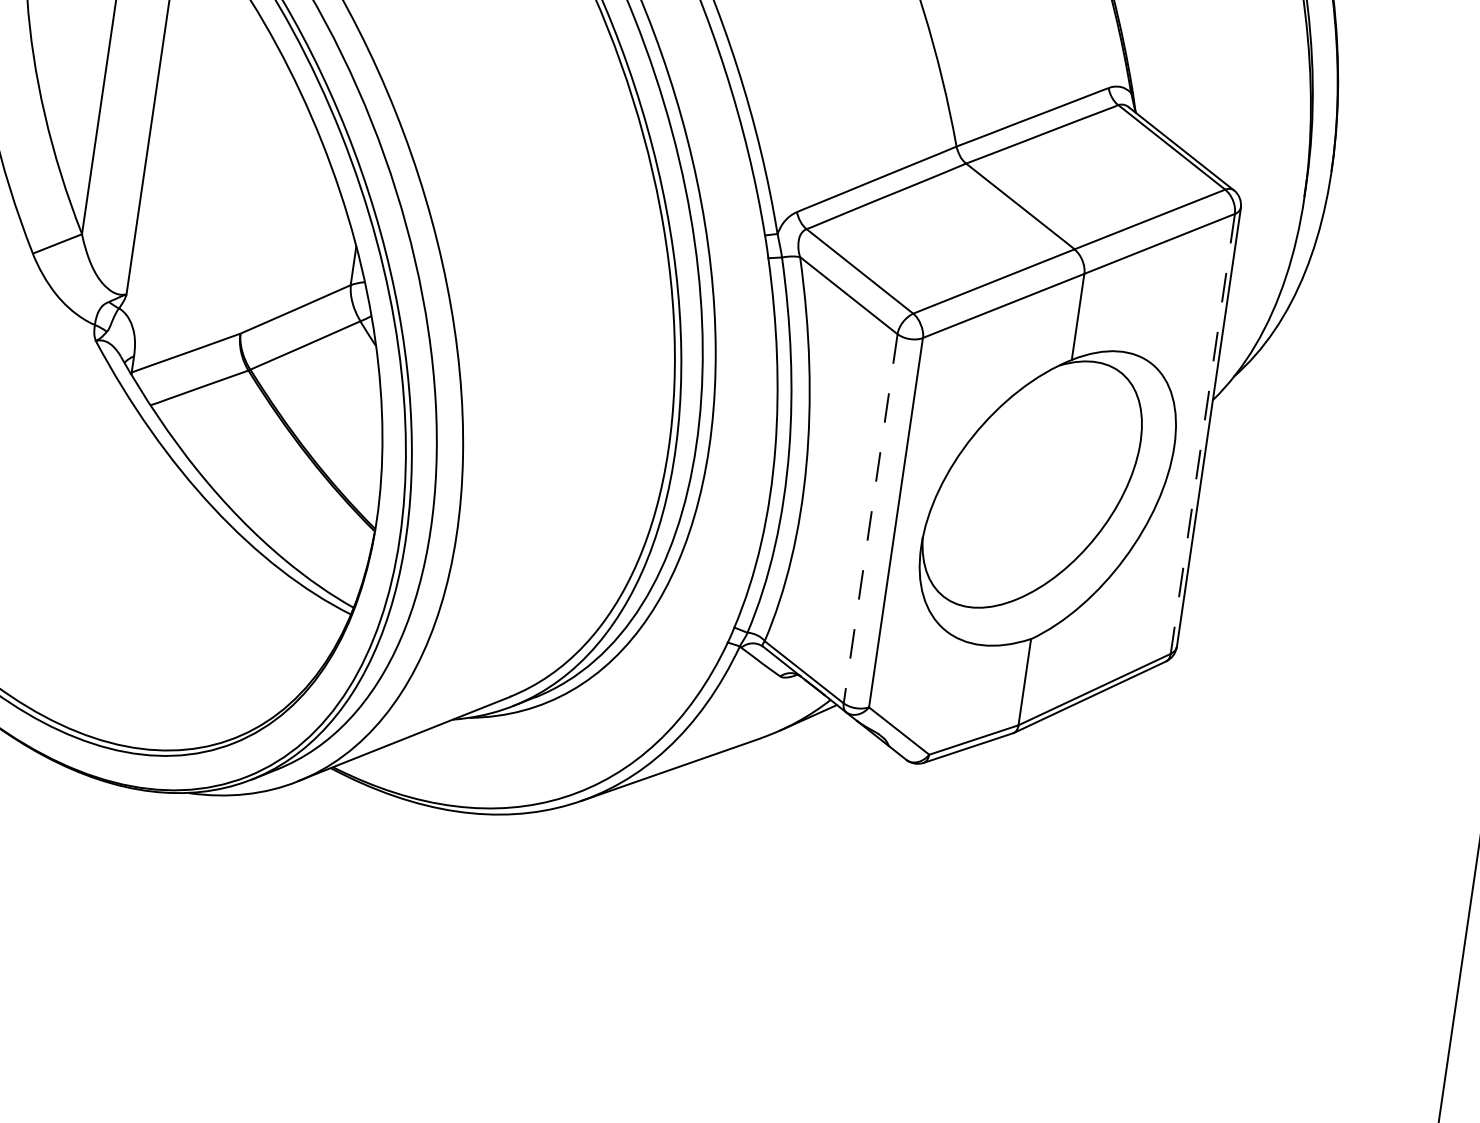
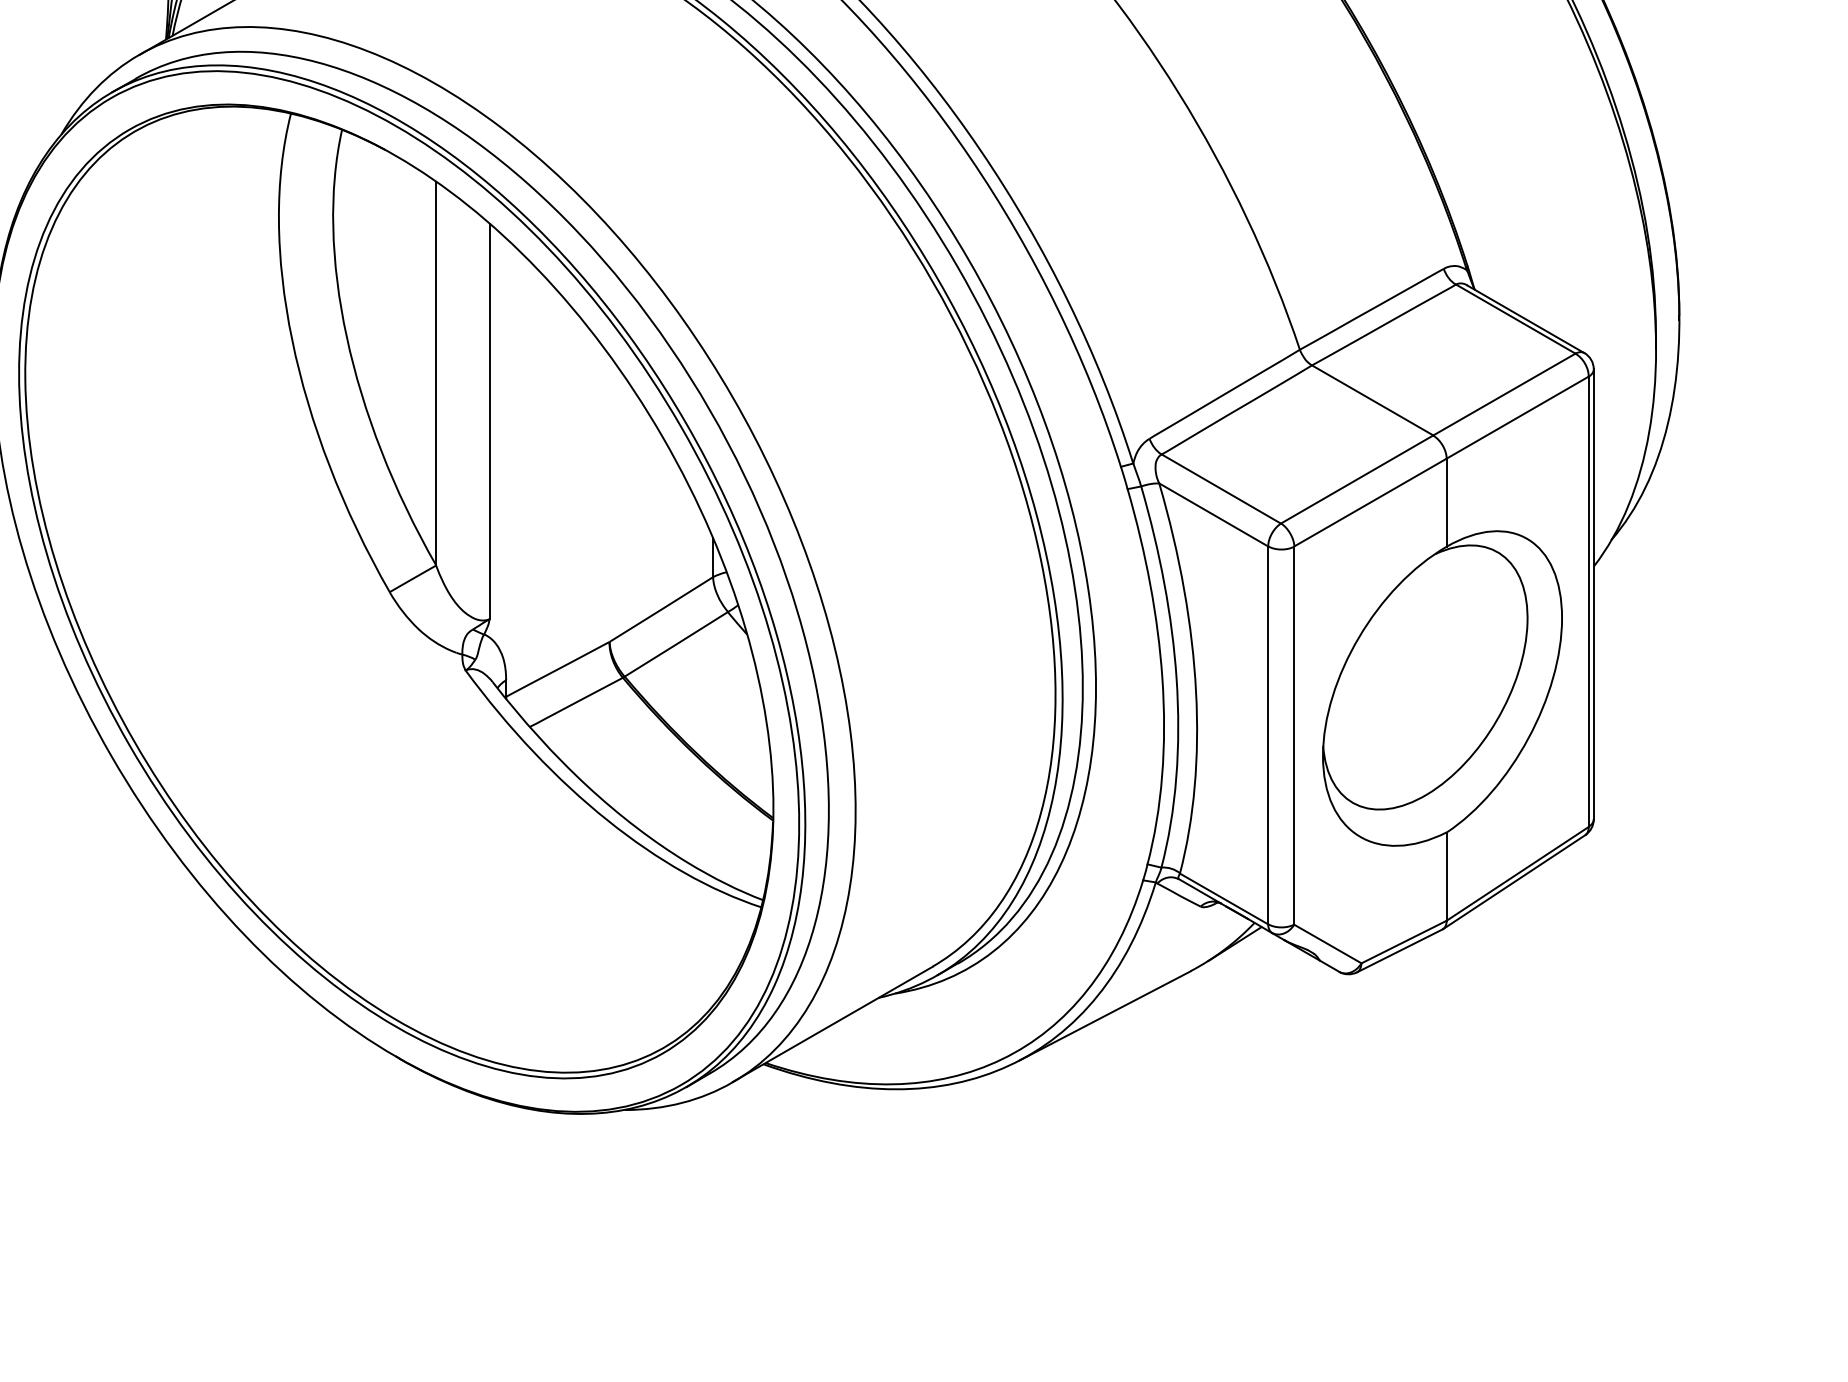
line: (1202, 434) -> (1588, 602), dashed -> solid
line: (870, 518) -> (1268, 735), dashed -> solid

